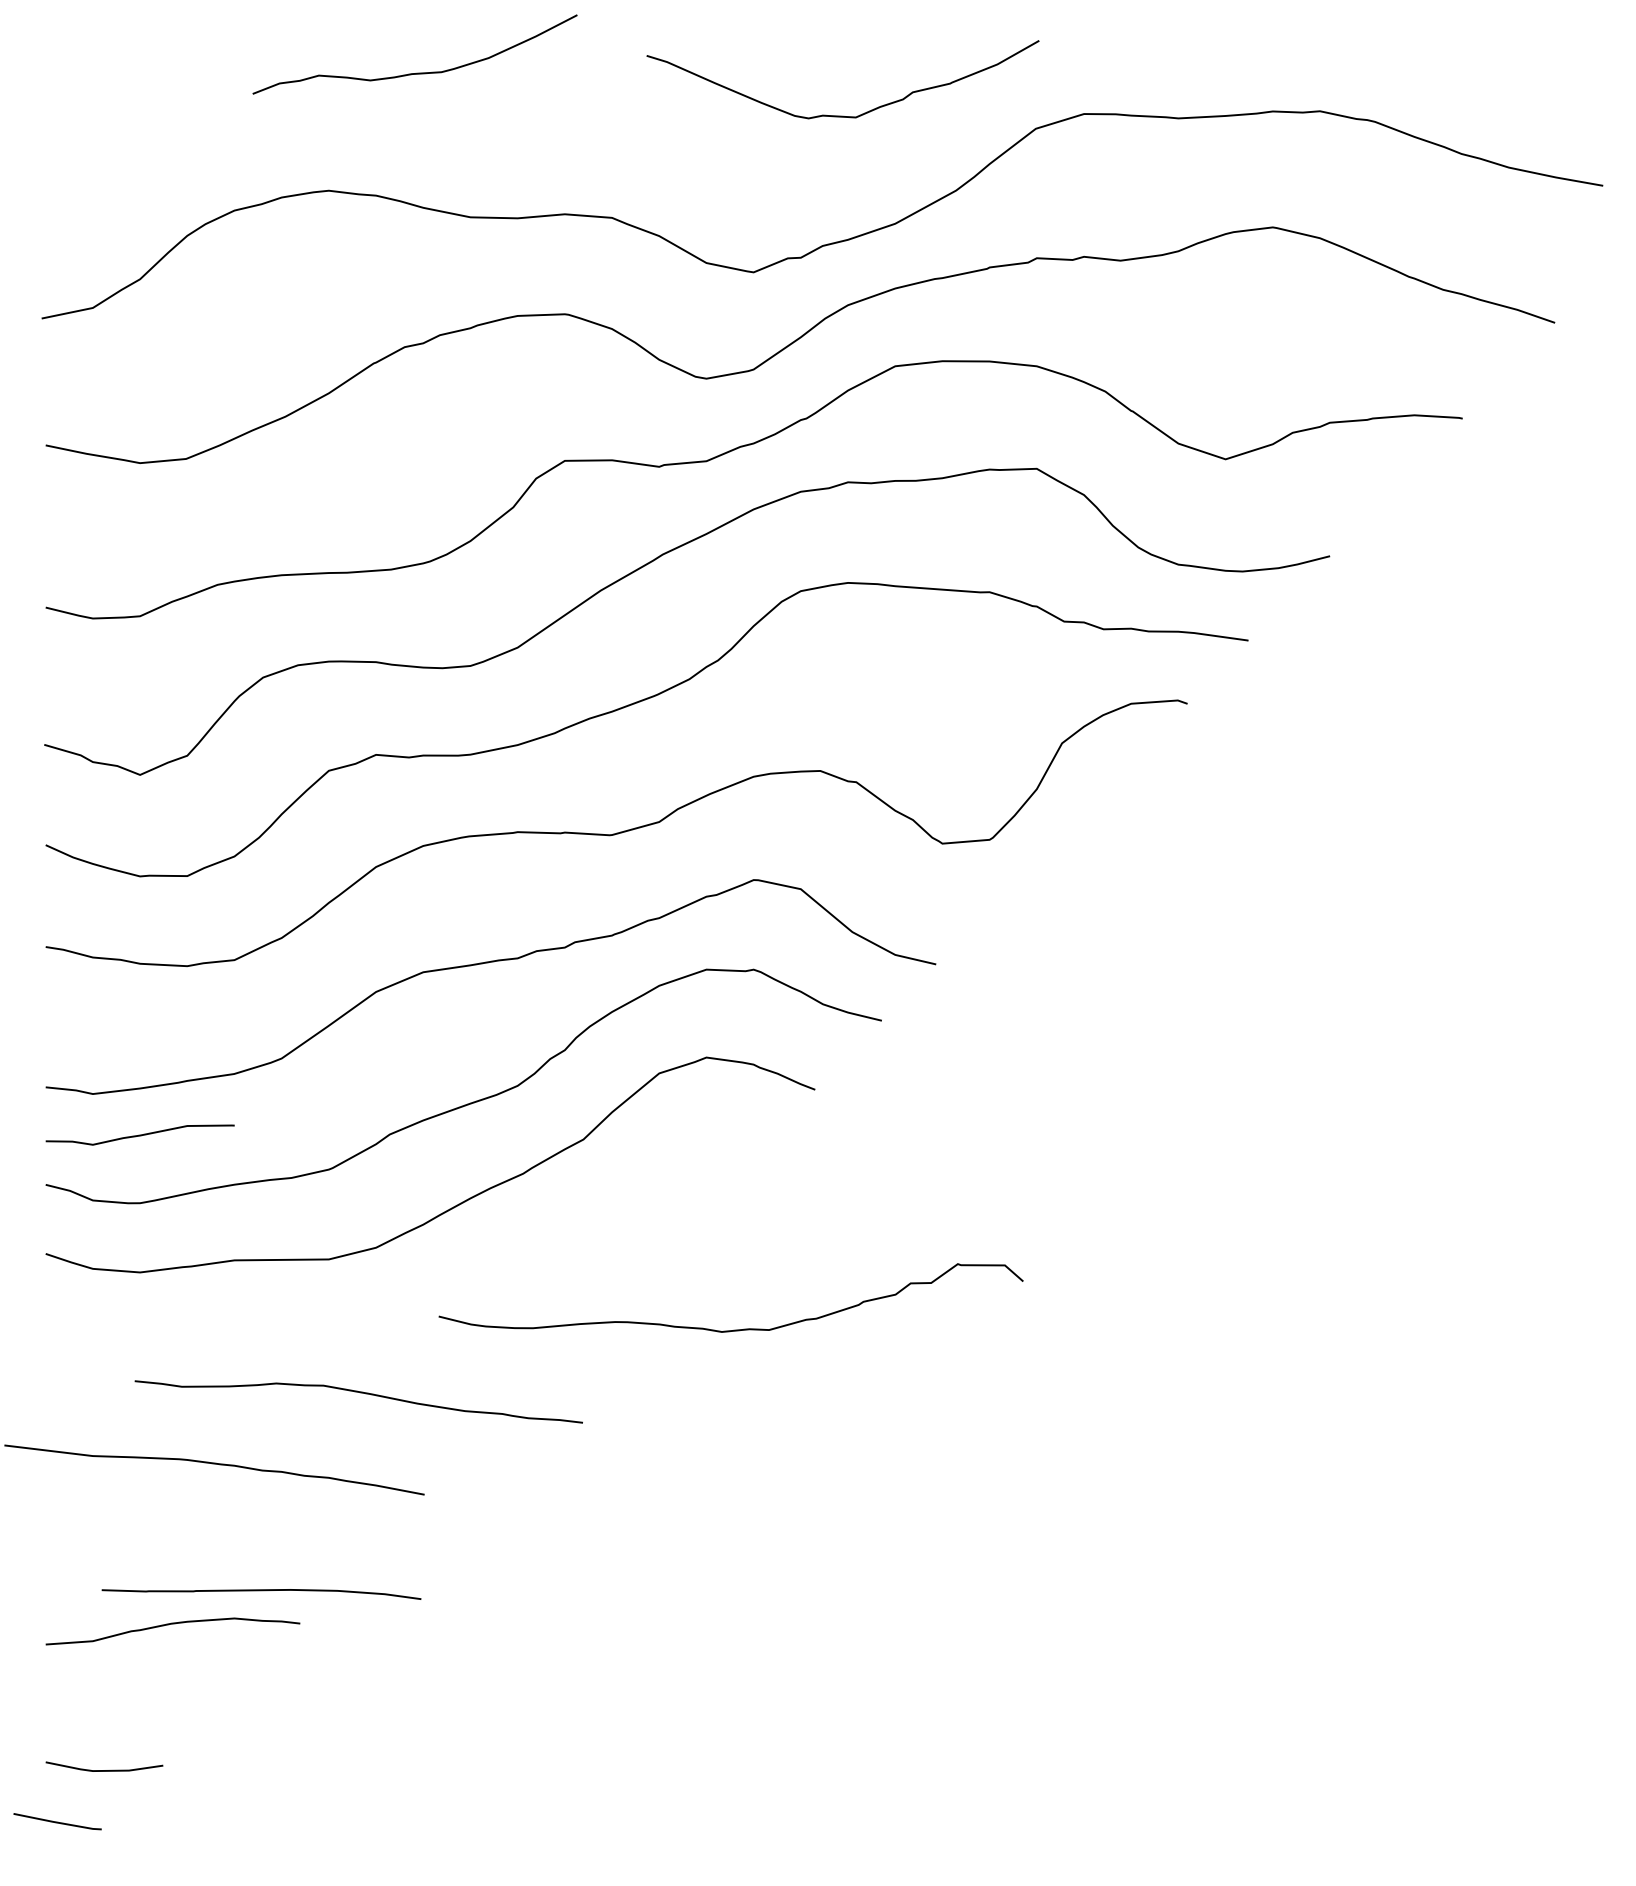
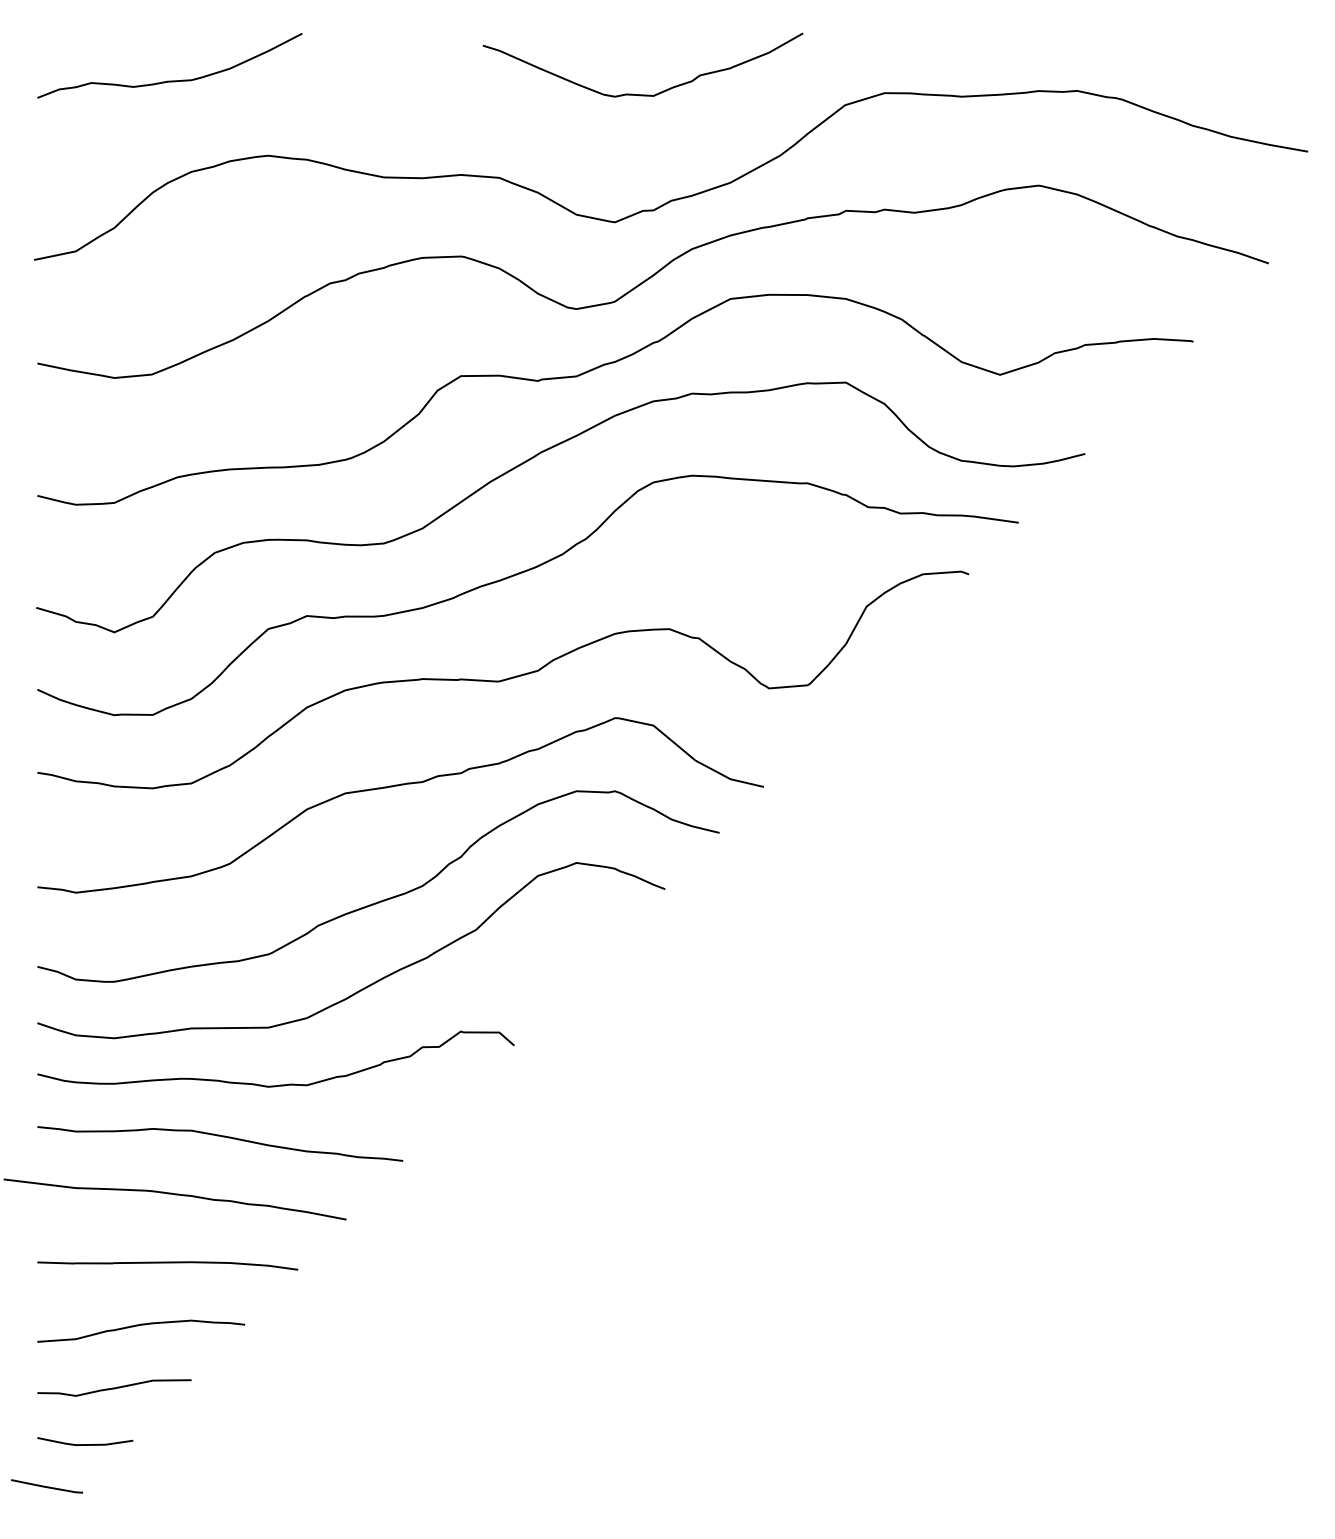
curve: (416, 72) -> (171, 80), moved
curve: (842, 115) -> (642, 94), moved
curve: (139, 1134) -> (113, 1387), moved
curve: (733, 1329) -> (277, 1084), moved
curve: (360, 1393) -> (221, 1137), moved
curve: (261, 1591) -> (167, 1263), moved

